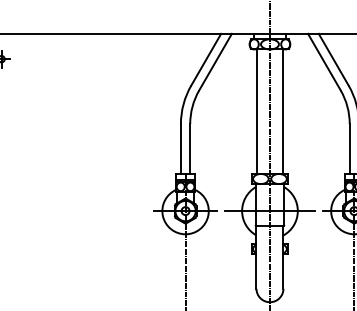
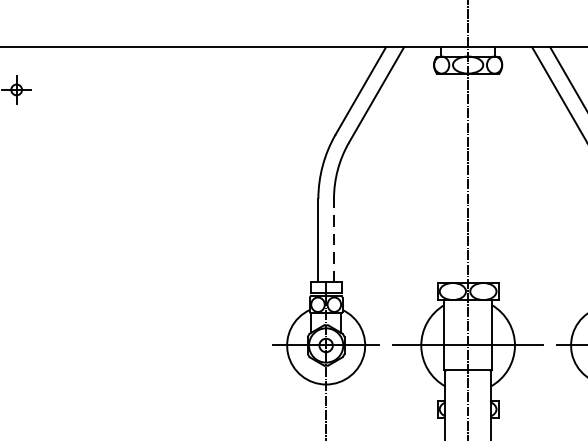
line: (256, 111) -> (445, 177), removed
line: (283, 111) -> (490, 177), removed
line: (190, 148) -> (334, 240), solid -> dashed

